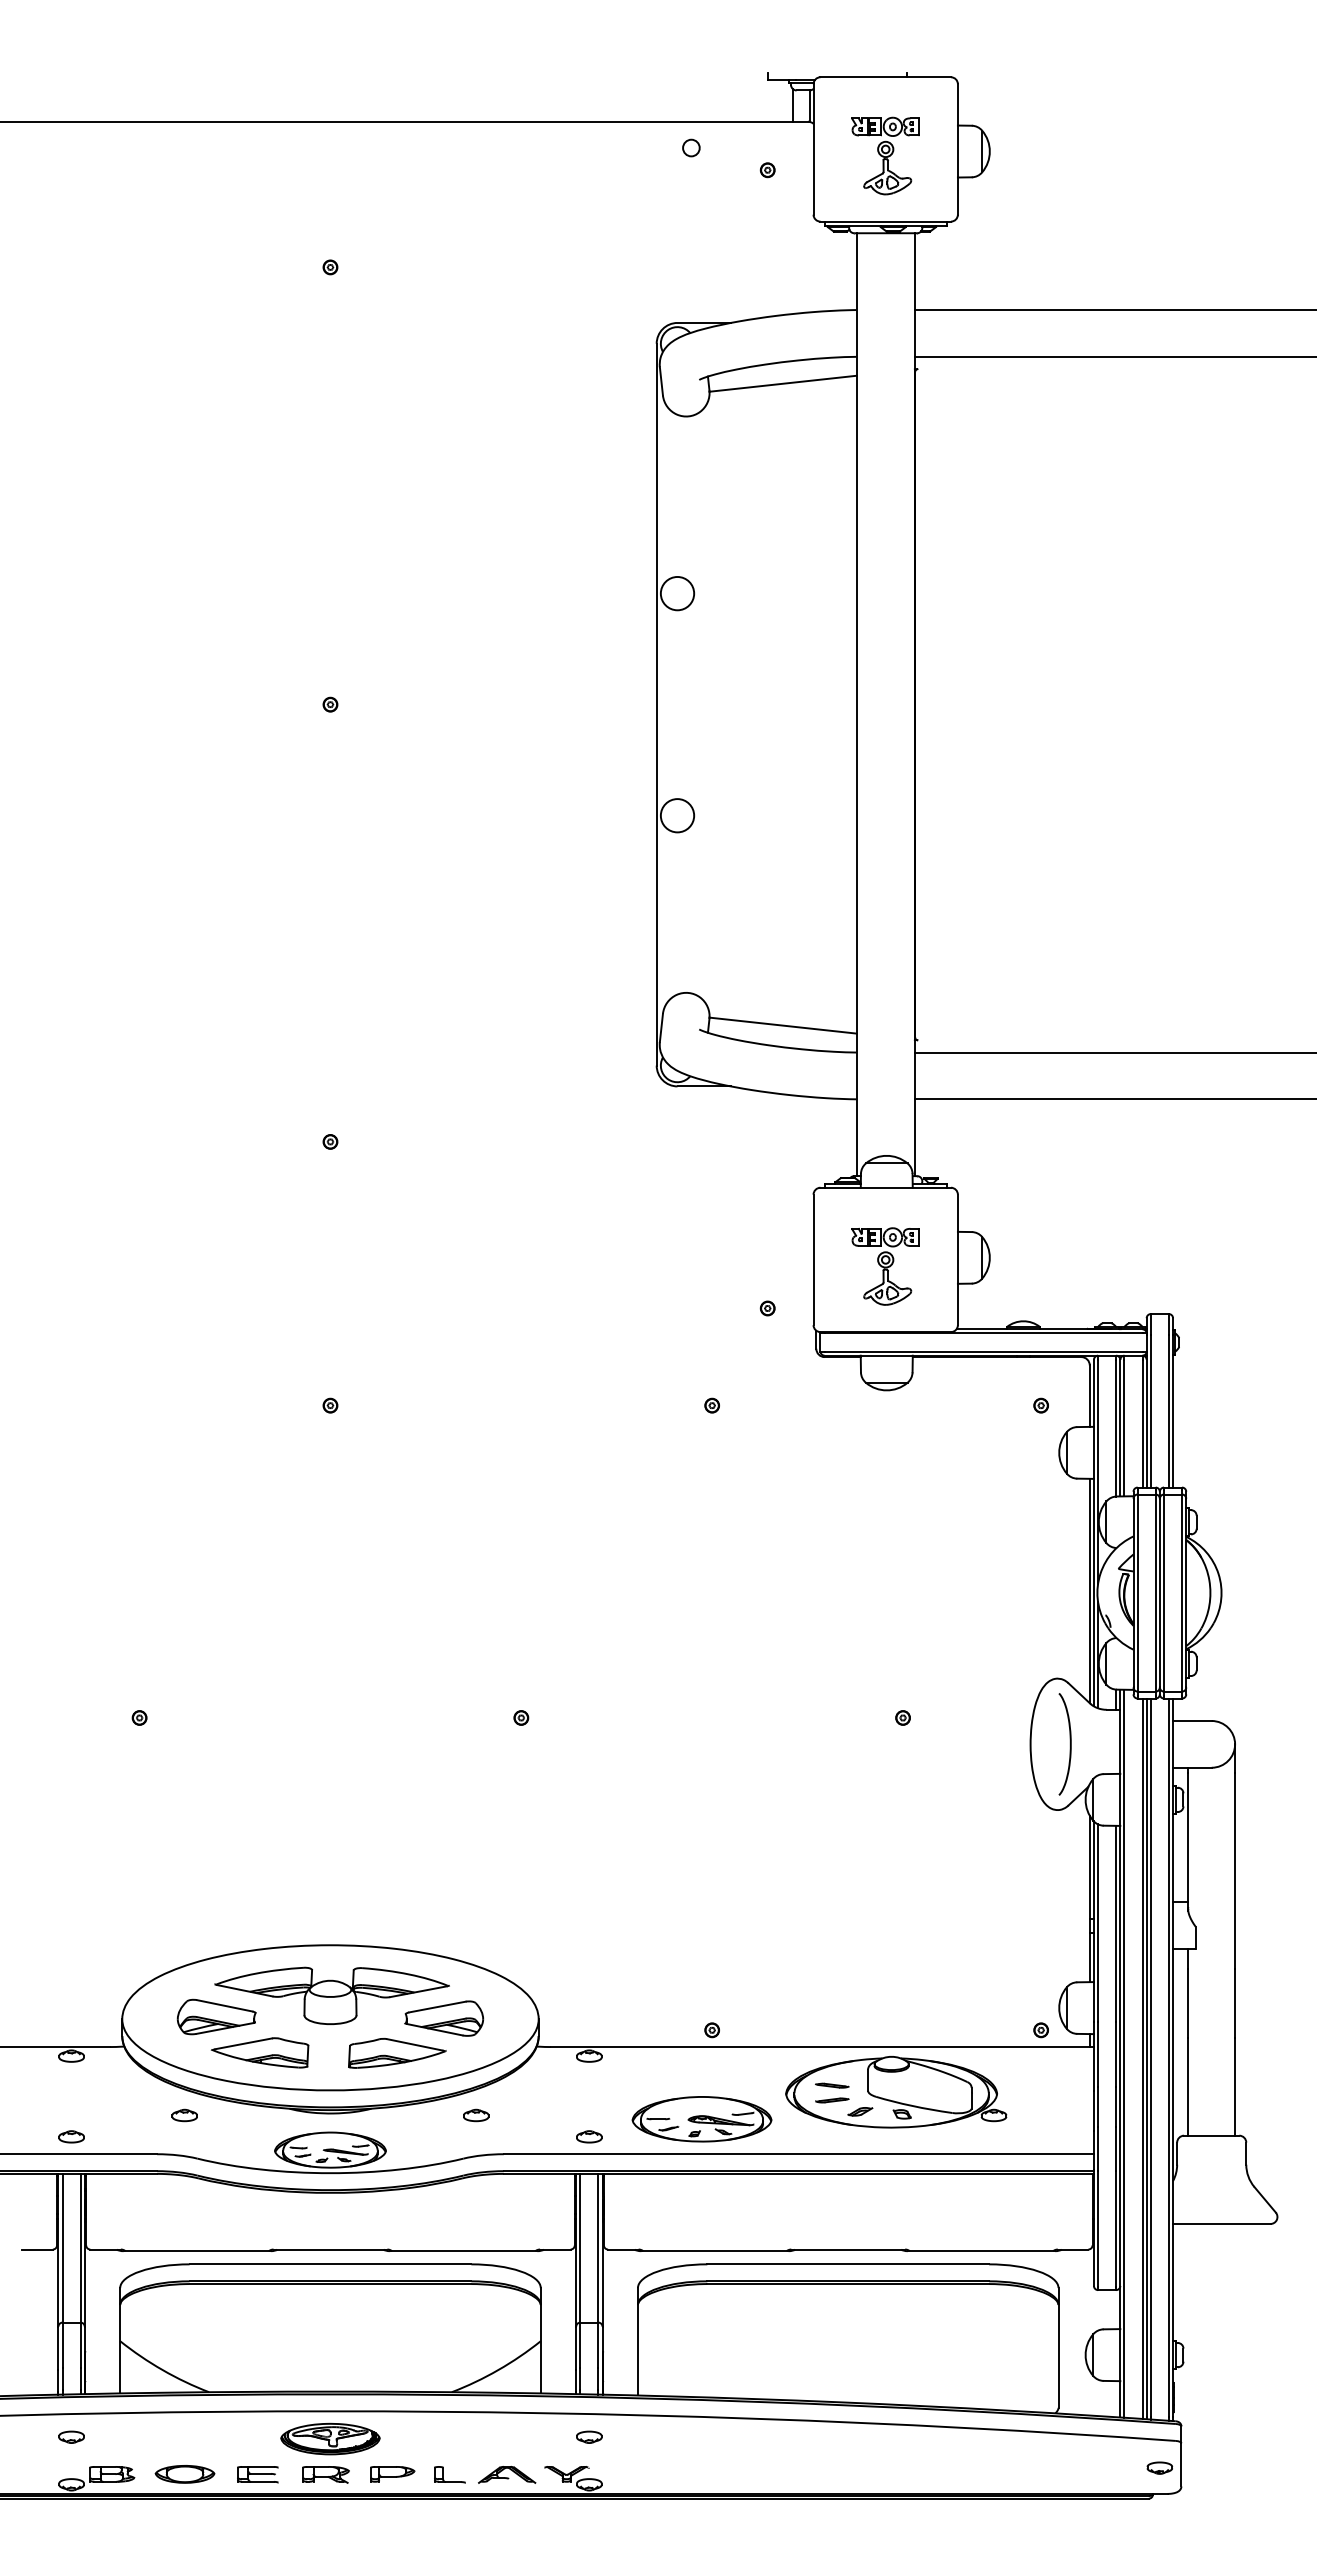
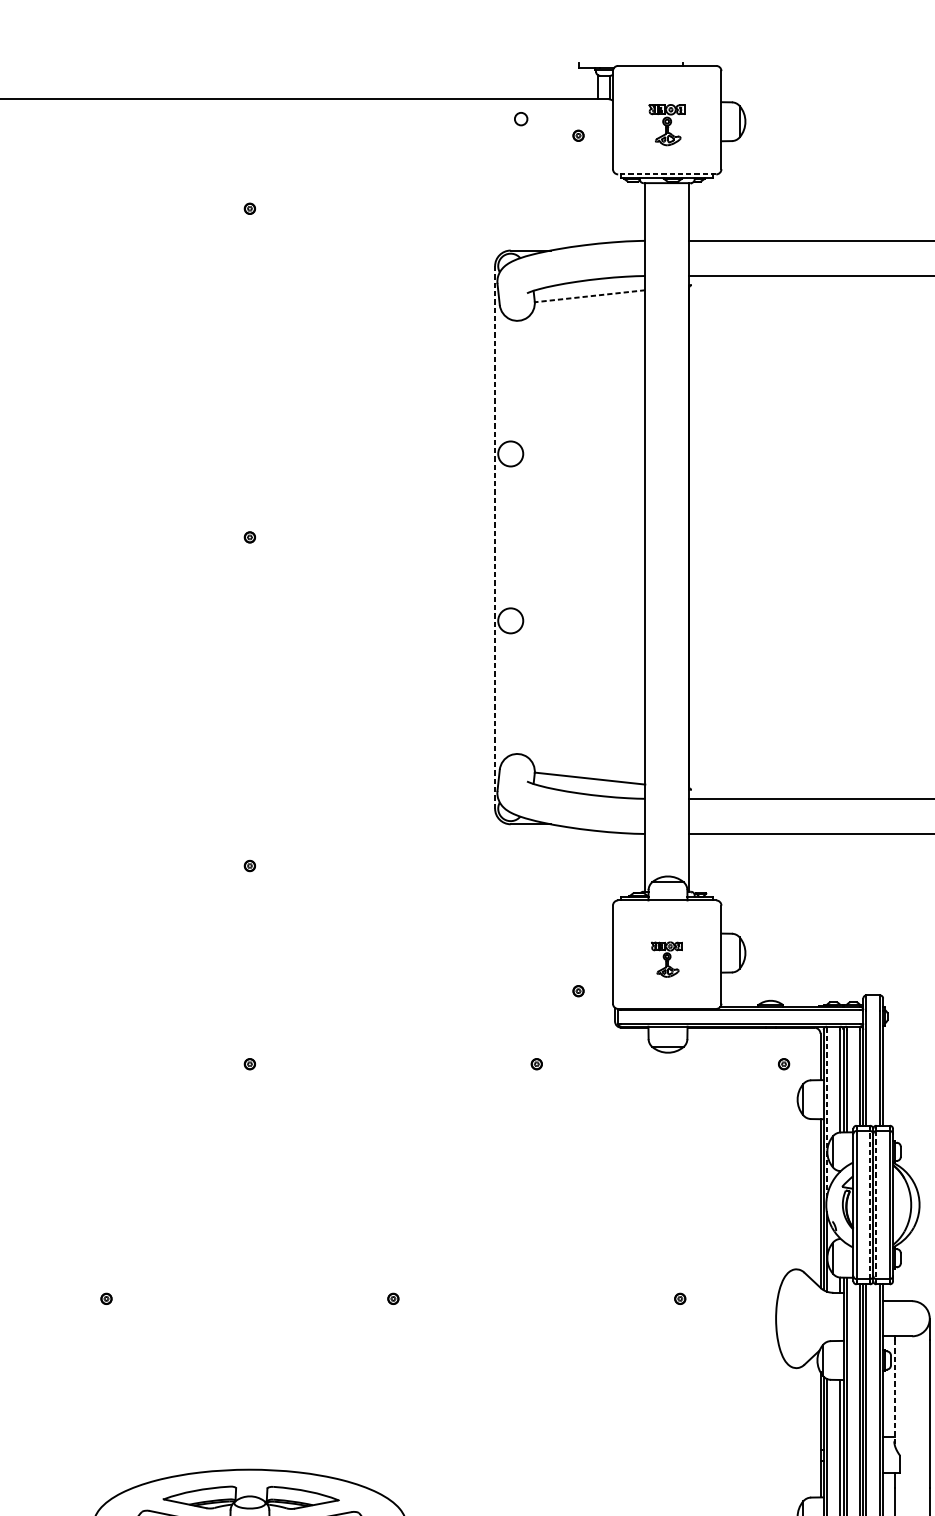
part: (885, 155) -> (667, 124), size x0.7
line: (885, 221) -> (667, 174), solid -> dashed
line: (783, 383) -> (590, 296), solid -> dashed
line: (656, 704) -> (494, 537), solid -> dashed
part: (885, 1266) -> (667, 959), size x0.6
line: (1098, 1471) -> (827, 1113), solid -> dashed
line: (1155, 1593) -> (869, 1205), solid -> dashed
line: (1164, 1593) -> (876, 1205), solid -> dashed
curve: (1069, 1744) -> (805, 1318), removed
line: (1188, 1842) -> (894, 1392), solid -> dashed

